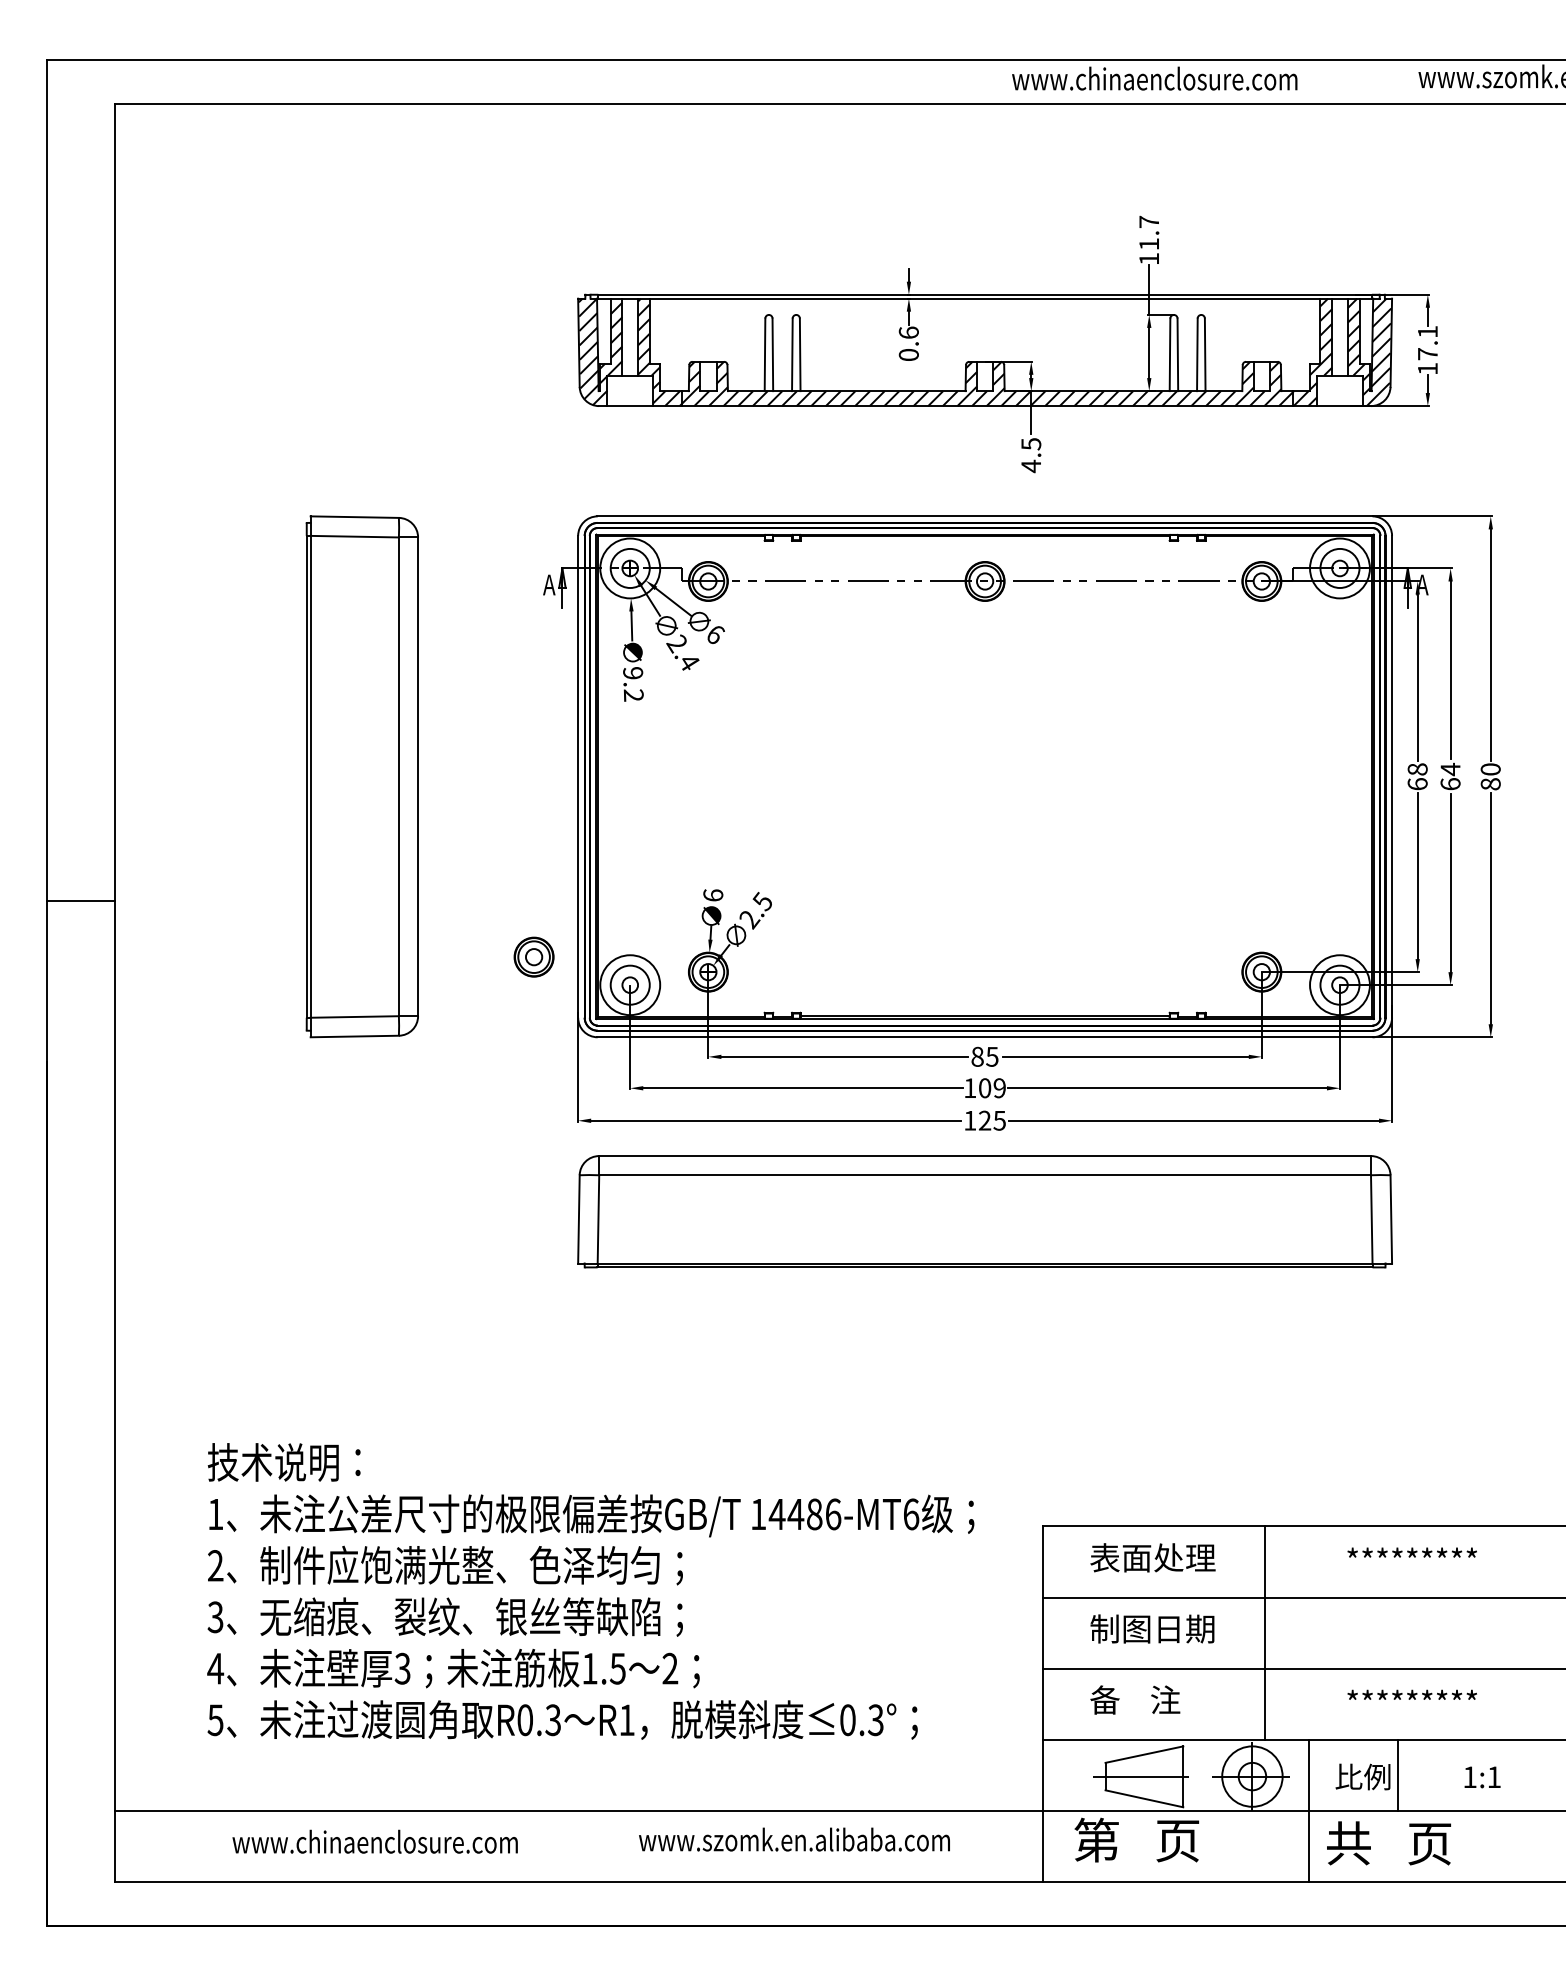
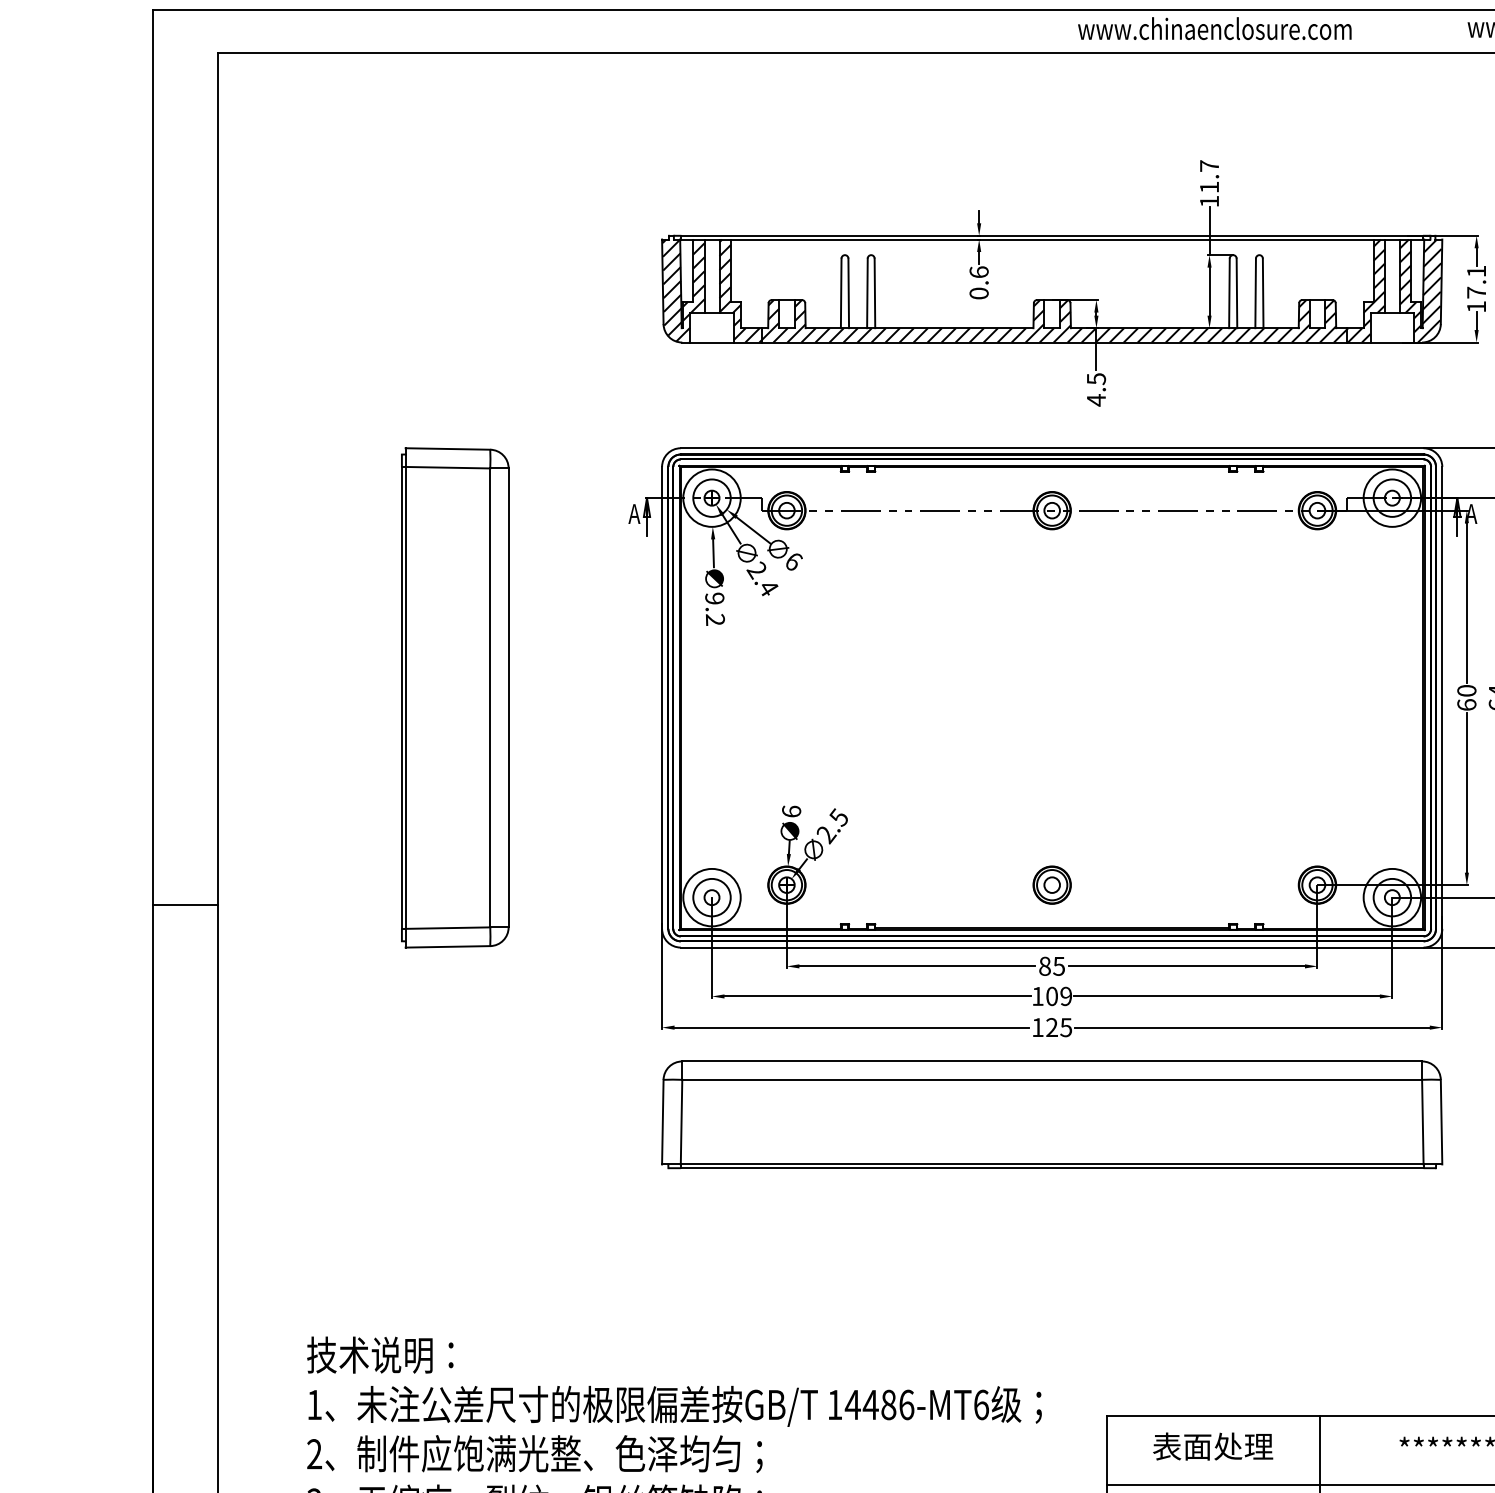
text: (1417, 769) -> (1466, 690), 68 -> 60
line: (81, 901) -> (185, 905), moved
part: (533, 956) -> (1051, 884), moved

